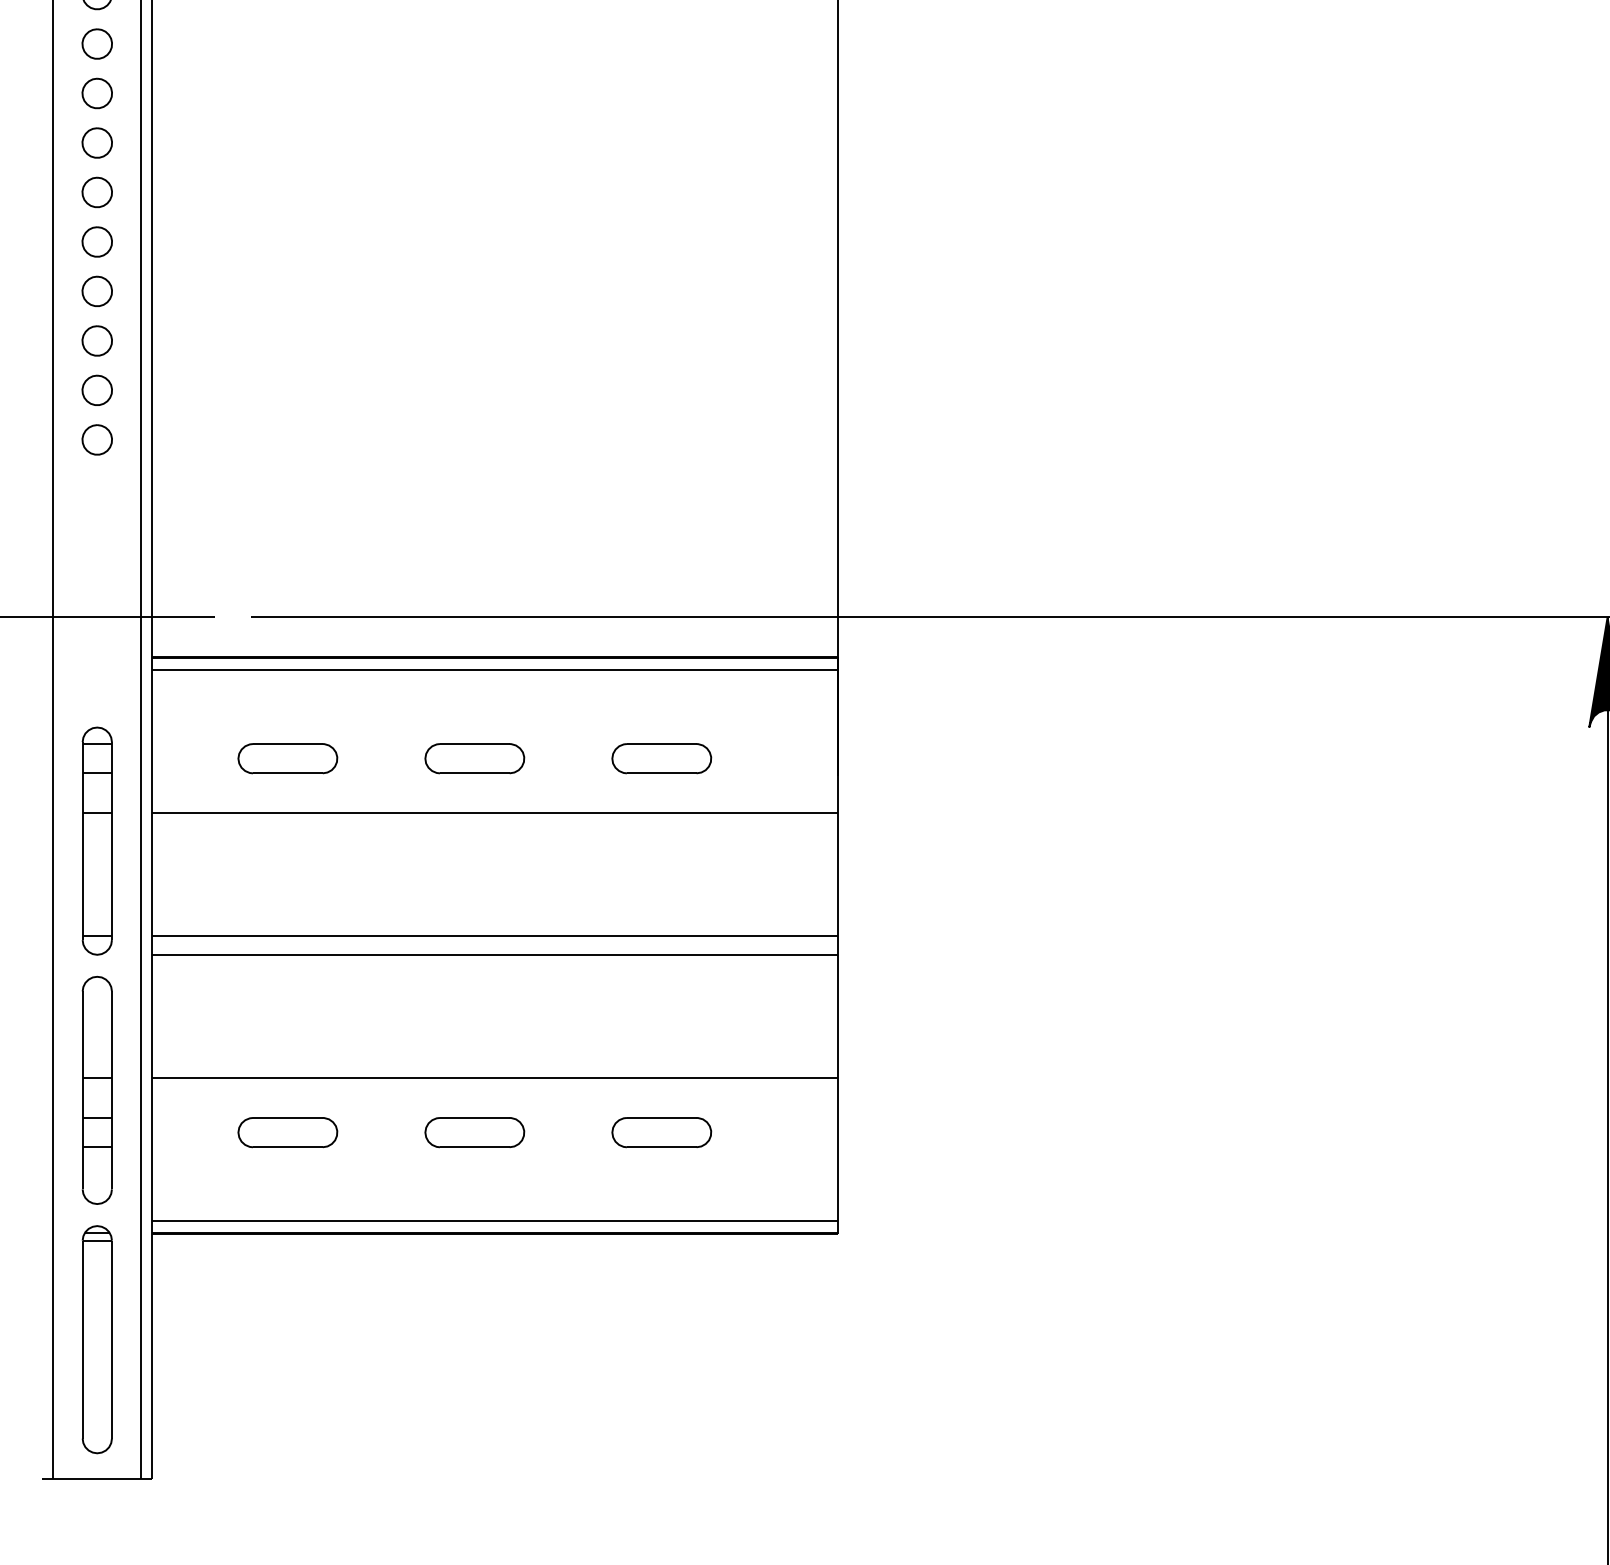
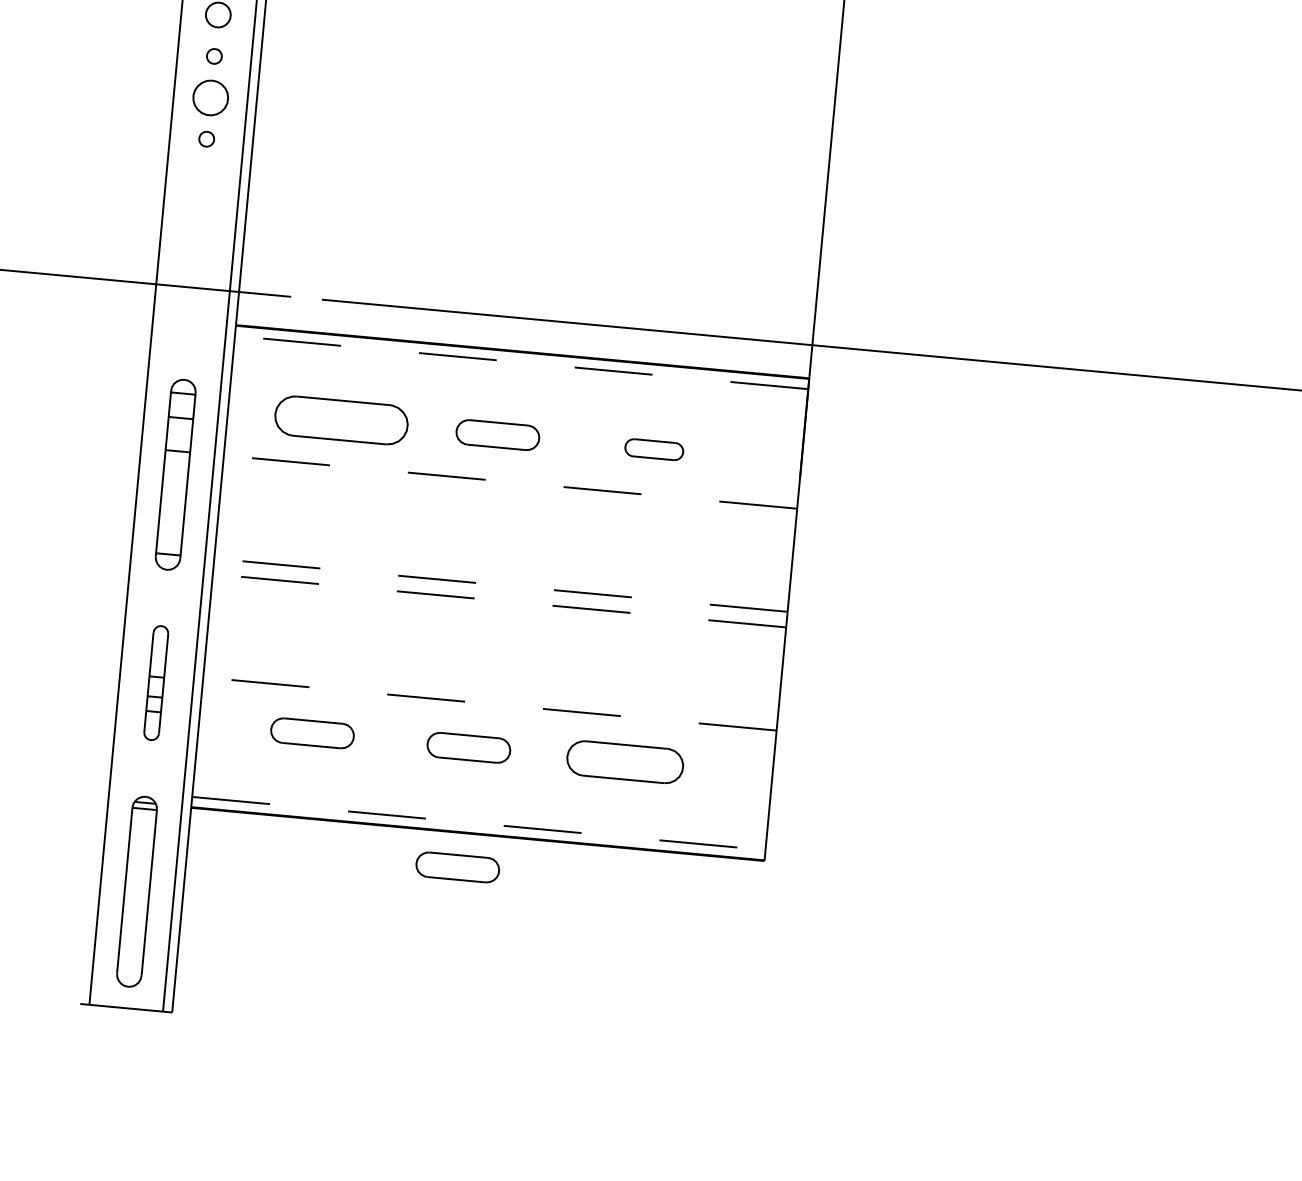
part: (96, 340) -> (213, 55), size x0.6
part: (96, 389) -> (210, 96), size x1.4
part: (96, 439) -> (206, 138), size x0.6
line: (495, 670) -> (522, 362), solid -> dashed
part: (287, 758) -> (341, 420), size x1.6
part: (661, 758) -> (654, 449), size x0.7
line: (495, 813) -> (510, 482), solid -> dashed
line: (495, 936) -> (501, 585), solid -> dashed
line: (495, 954) -> (499, 600), solid -> dashed
line: (495, 1078) -> (490, 704), solid -> dashed
part: (96, 1089) -> (155, 682), size x0.6
part: (661, 1132) -> (625, 762), size x1.4
line: (495, 1221) -> (479, 823), solid -> dashed
part: (474, 1275) -> (457, 867), added

